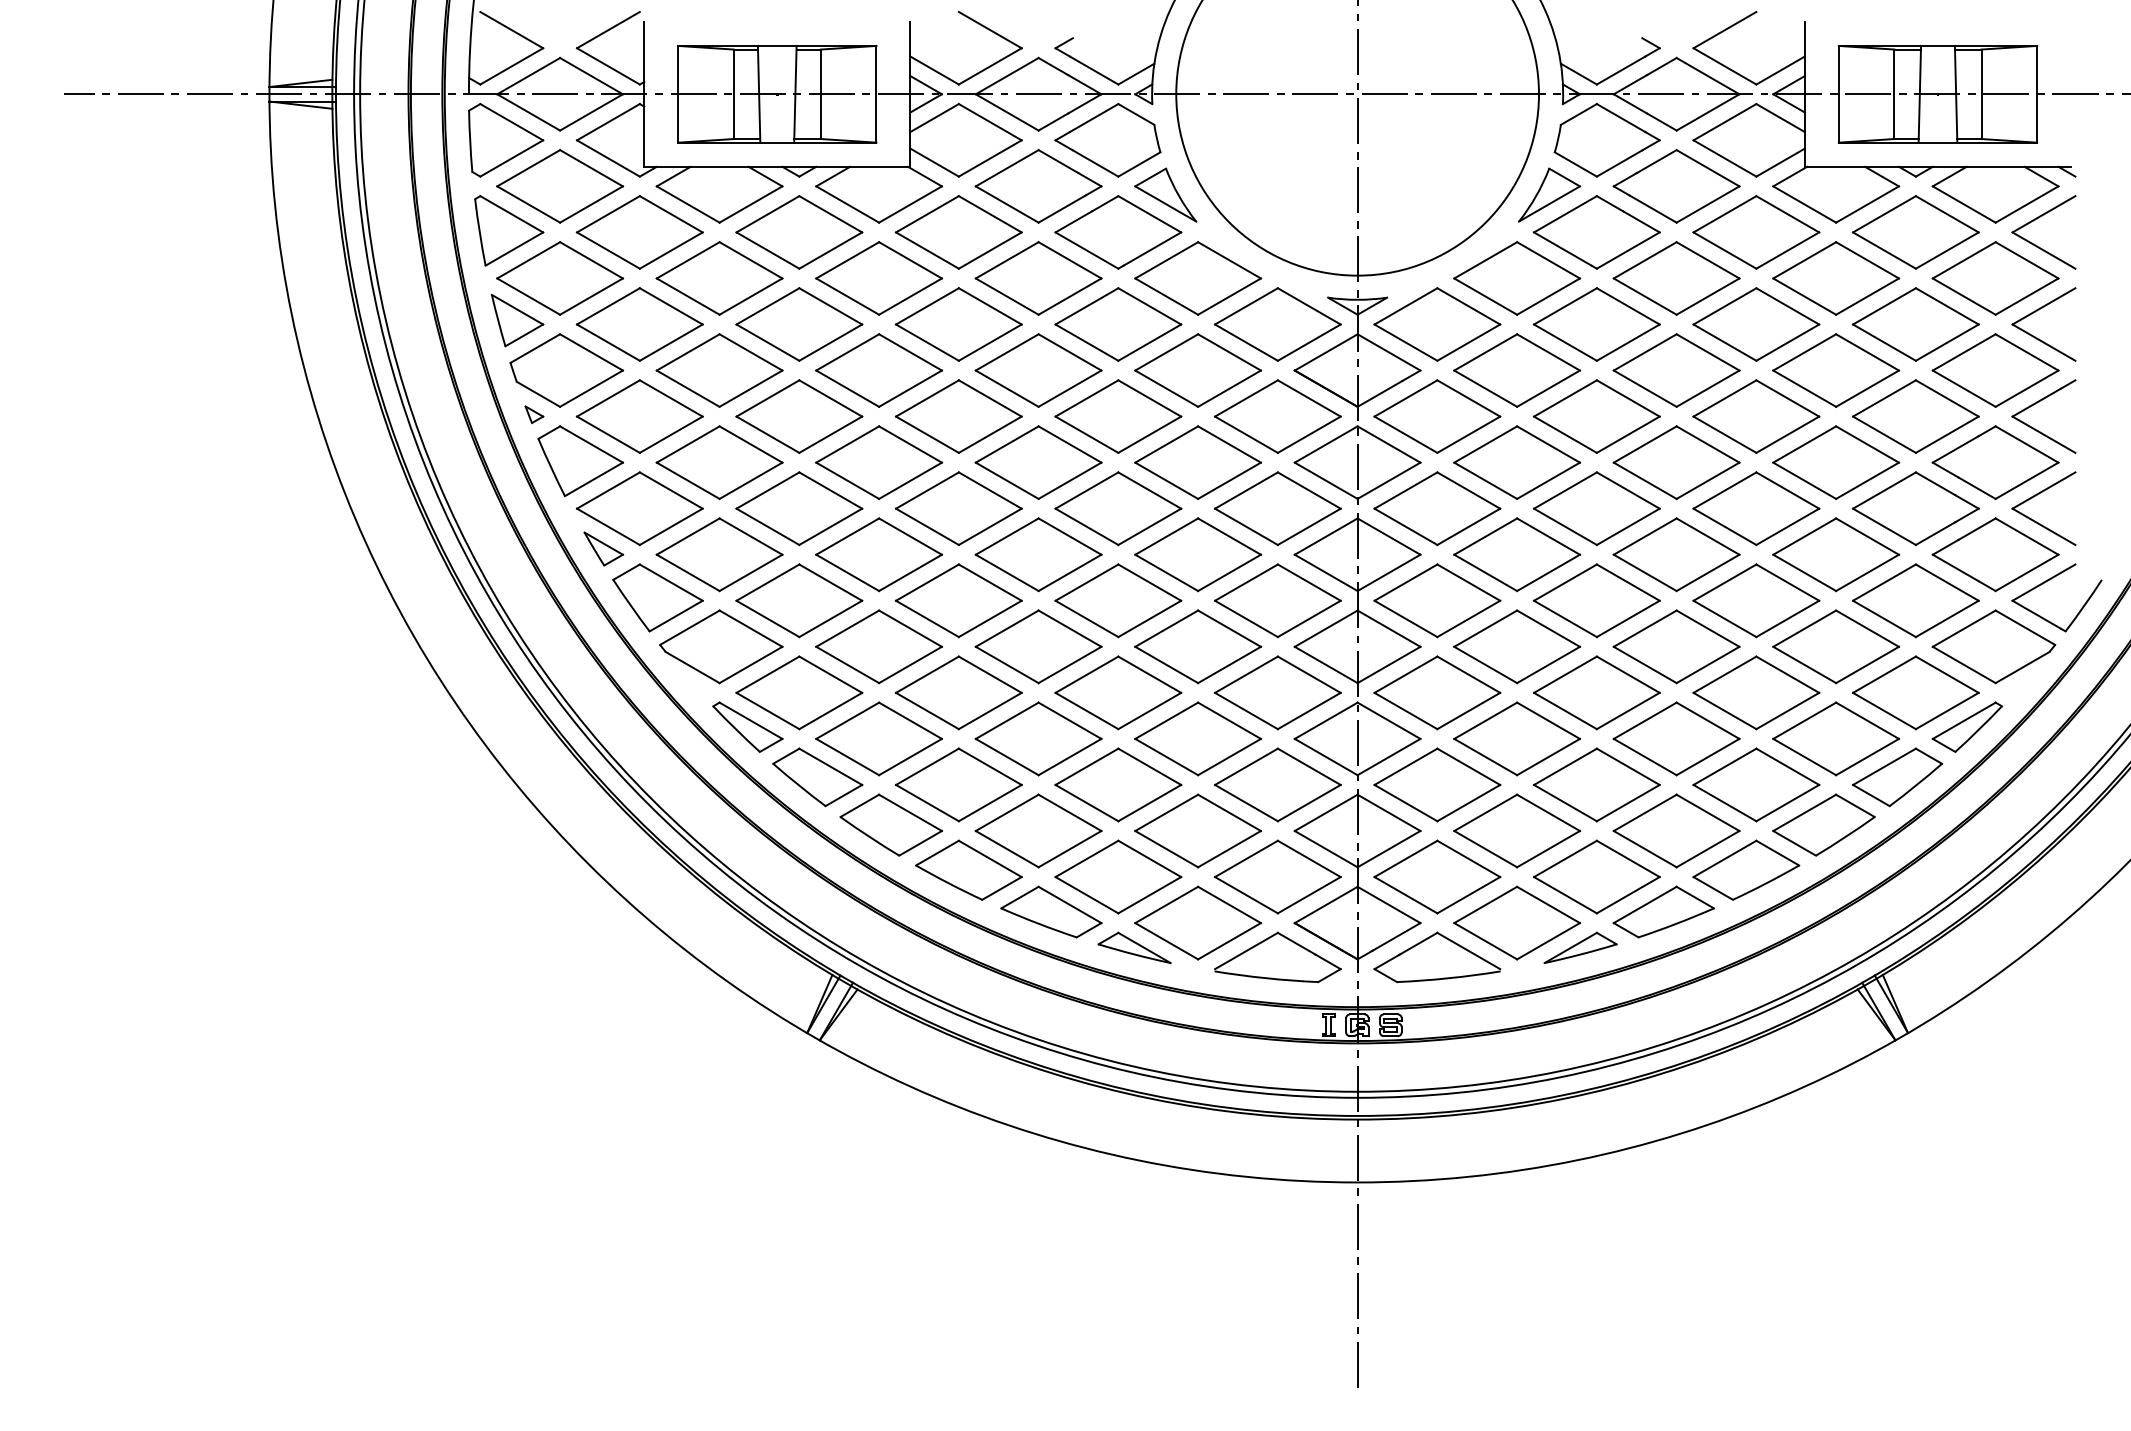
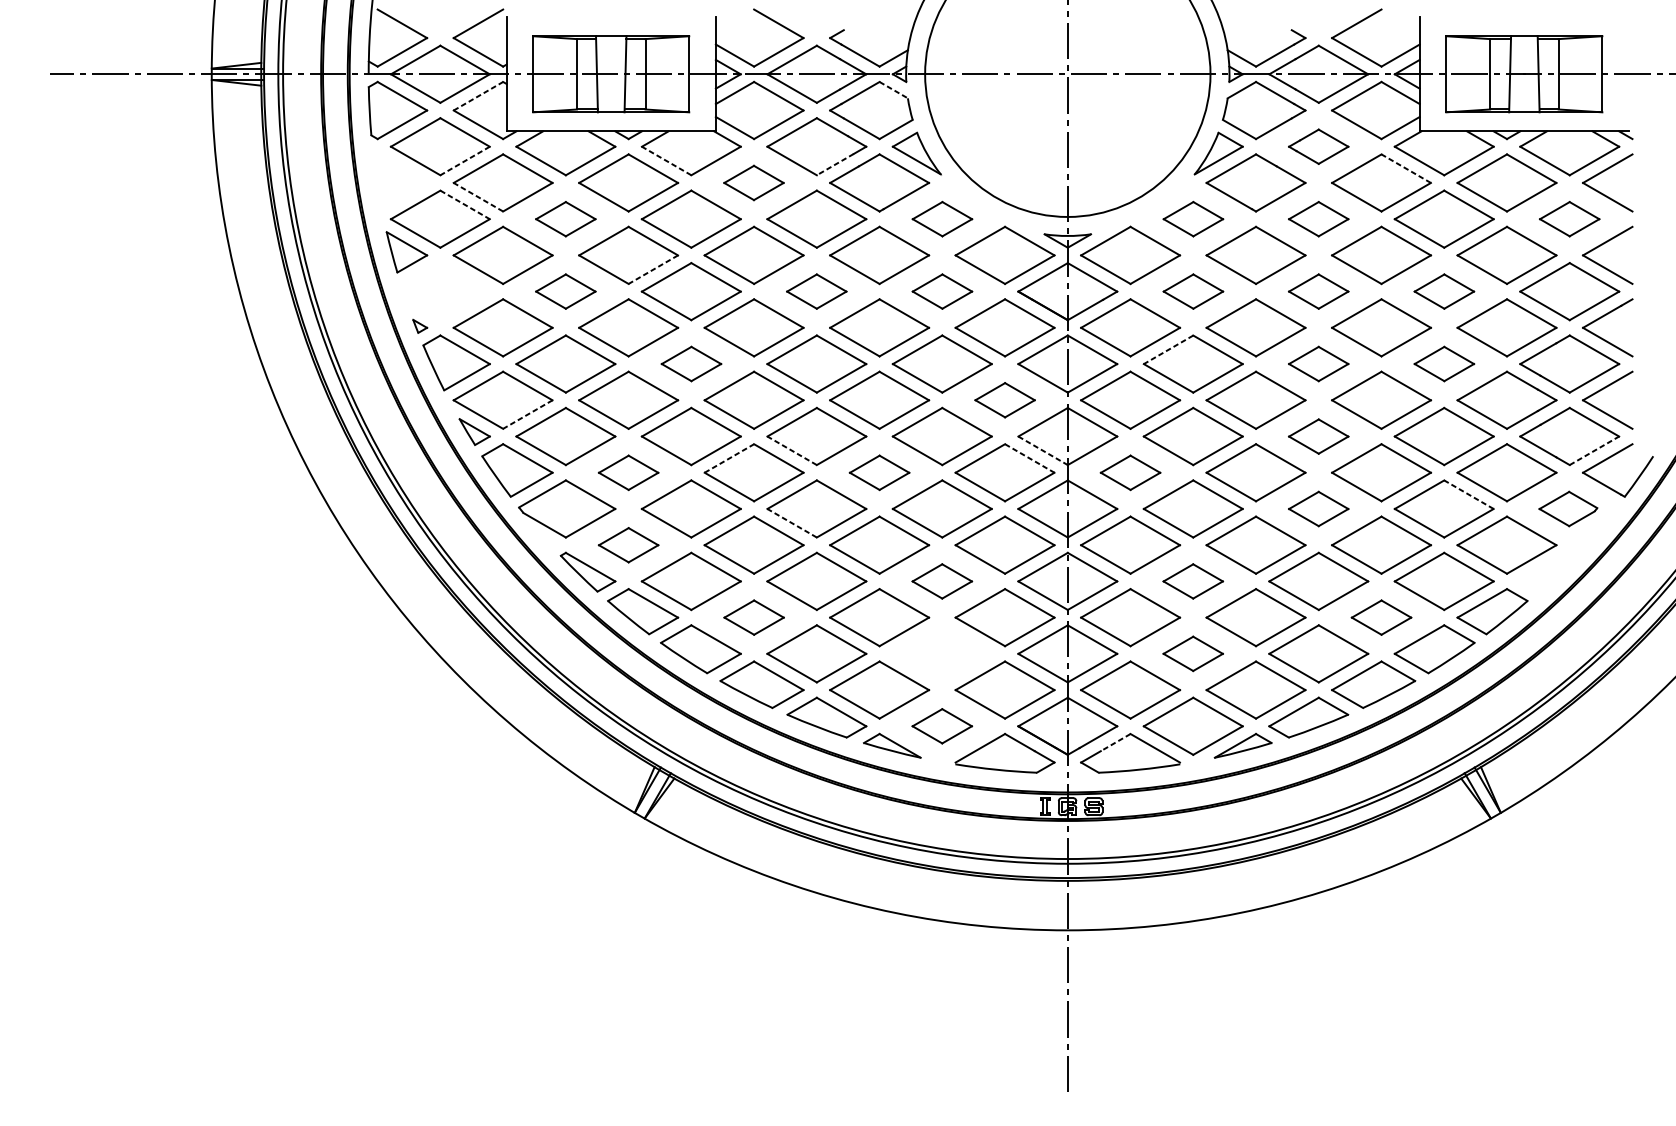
line: (1136, 114) -> (893, 90), solid -> dashed
line: (608, 121) -> (478, 95), solid -> dashed
part: (1676, 186) -> (1318, 146), size x0.6
line: (591, 204) -> (465, 160), solid -> dashed
line: (847, 204) -> (666, 160), solid -> dashed
line: (1061, 209) -> (834, 164), solid -> dashed
line: (1787, 214) -> (1405, 168), solid -> dashed
part: (509, 230) -> (400, 181), removed
part: (958, 232) -> (753, 183), size x0.6
line: (608, 250) -> (478, 197), solid -> dashed
line: (591, 260) -> (465, 205), solid -> dashed
part: (719, 278) -> (565, 219), size x0.6
part: (1198, 278) -> (942, 219), size x0.6
part: (1517, 278) -> (1193, 219), size x0.6
part: (1676, 278) -> (1318, 219), size x0.6
part: (1995, 278) -> (1569, 219), size x0.6
line: (830, 342) -> (653, 269), solid -> dashed
part: (566, 370) -> (445, 291), removed
part: (719, 370) -> (565, 291), size x0.6
part: (1038, 370) -> (816, 291), size x0.6
part: (1198, 370) -> (942, 291), size x0.6
part: (1517, 370) -> (1193, 291), size x0.6
part: (1676, 370) -> (1318, 291), size x0.6
part: (1836, 370) -> (1444, 291), size x0.6
line: (1485, 444) -> (1168, 349), solid -> dashed
part: (879, 462) -> (691, 363), size x0.6
part: (1676, 462) -> (1318, 363), size x0.6
part: (1836, 462) -> (1444, 363), size x0.6
part: (1277, 508) -> (1004, 400), size x0.6
line: (670, 527) -> (527, 415), solid -> dashed
part: (1676, 554) -> (1318, 436), size x0.6
line: (1006, 572) -> (791, 450), solid -> dashed
line: (2027, 572) -> (1594, 450), solid -> dashed
line: (1326, 573) -> (1043, 451), solid -> dashed
line: (927, 582) -> (729, 458), solid -> dashed
line: (1309, 582) -> (1029, 458), solid -> dashed
part: (799, 600) -> (628, 472), size x0.6
part: (1118, 600) -> (879, 472), size x0.6
part: (1437, 600) -> (1130, 472), size x0.6
line: (1867, 628) -> (1468, 494), solid -> dashed
part: (1676, 646) -> (1318, 508), size x0.6
part: (1993, 646) -> (1568, 508), size x0.6
line: (1006, 664) -> (791, 522), solid -> dashed
part: (799, 692) -> (628, 544), size x0.6
part: (1966, 726) -> (1546, 571), removed
part: (1197, 738) -> (941, 581), size x0.6
part: (1516, 738) -> (1192, 581), size x0.6
part: (958, 784) -> (753, 617), size x0.6
part: (1756, 784) -> (1381, 617), size x0.6
part: (1197, 830) -> (941, 653), removed
part: (1516, 830) -> (1192, 653), size x0.6
part: (1197, 922) -> (941, 725), size x0.6
line: (1418, 943) -> (1115, 742), solid -> dashed

